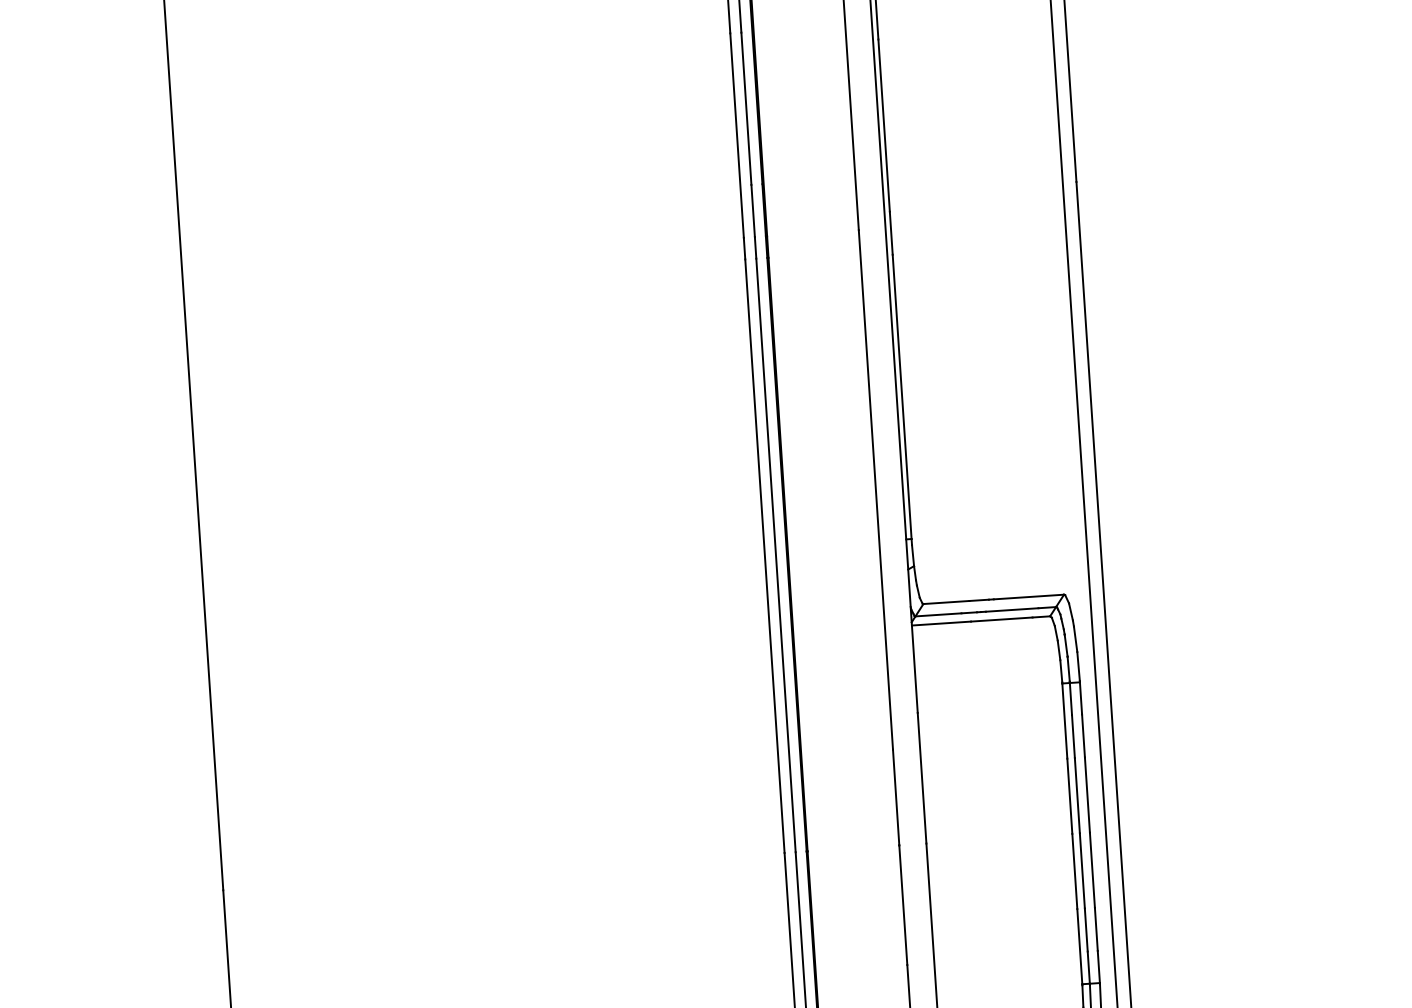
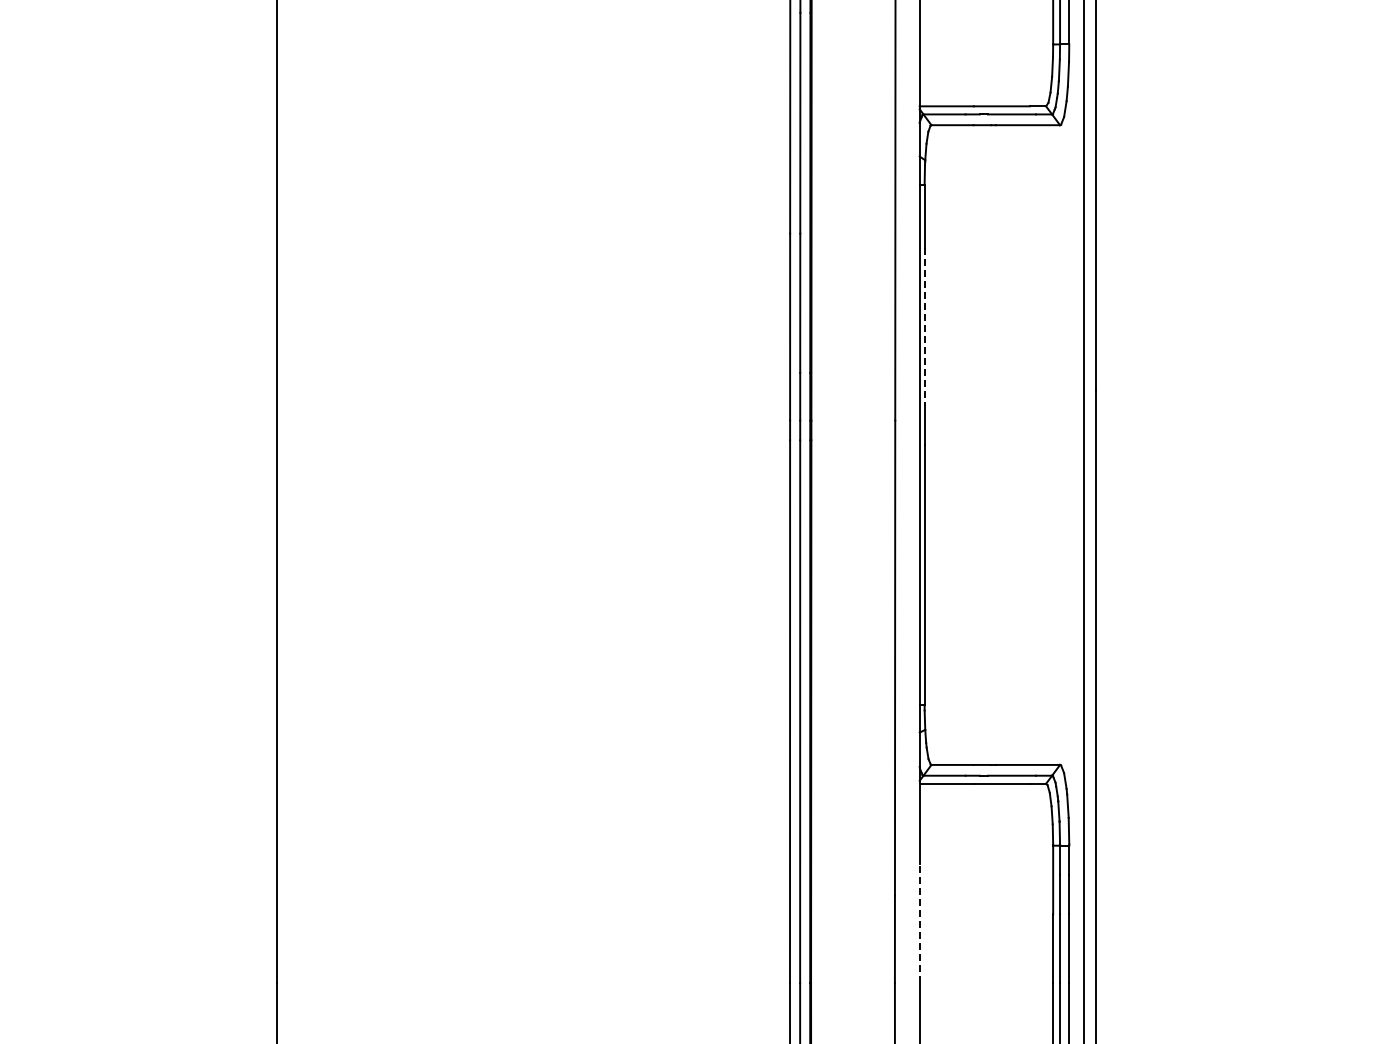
line: (883, 125) -> (924, 326), solid -> dashed
line: (921, 778) -> (919, 923), solid -> dashed

